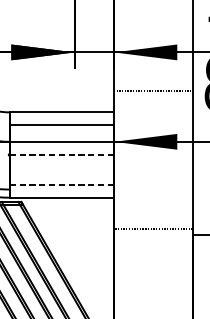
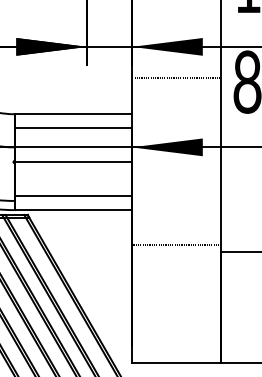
line: (152, 90) -> (175, 77), moved
line: (62, 155) -> (73, 162), dashed -> solid
line: (62, 185) -> (73, 196), dashed -> solid

